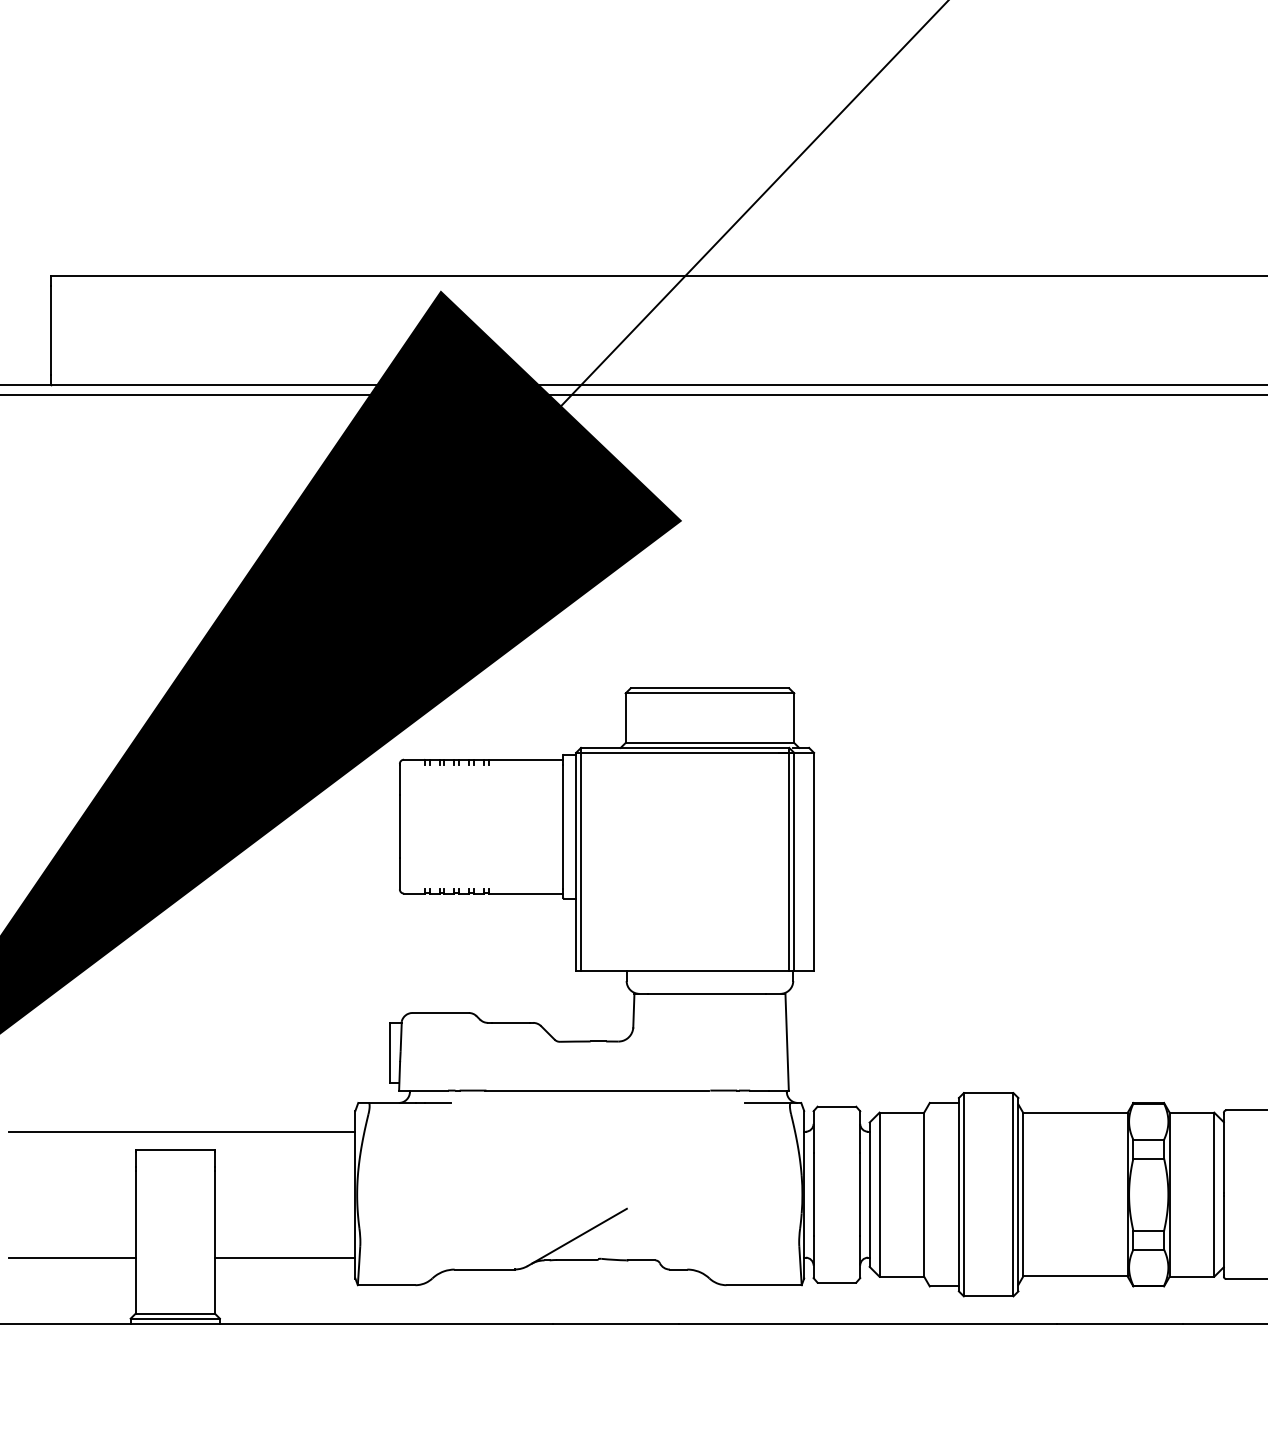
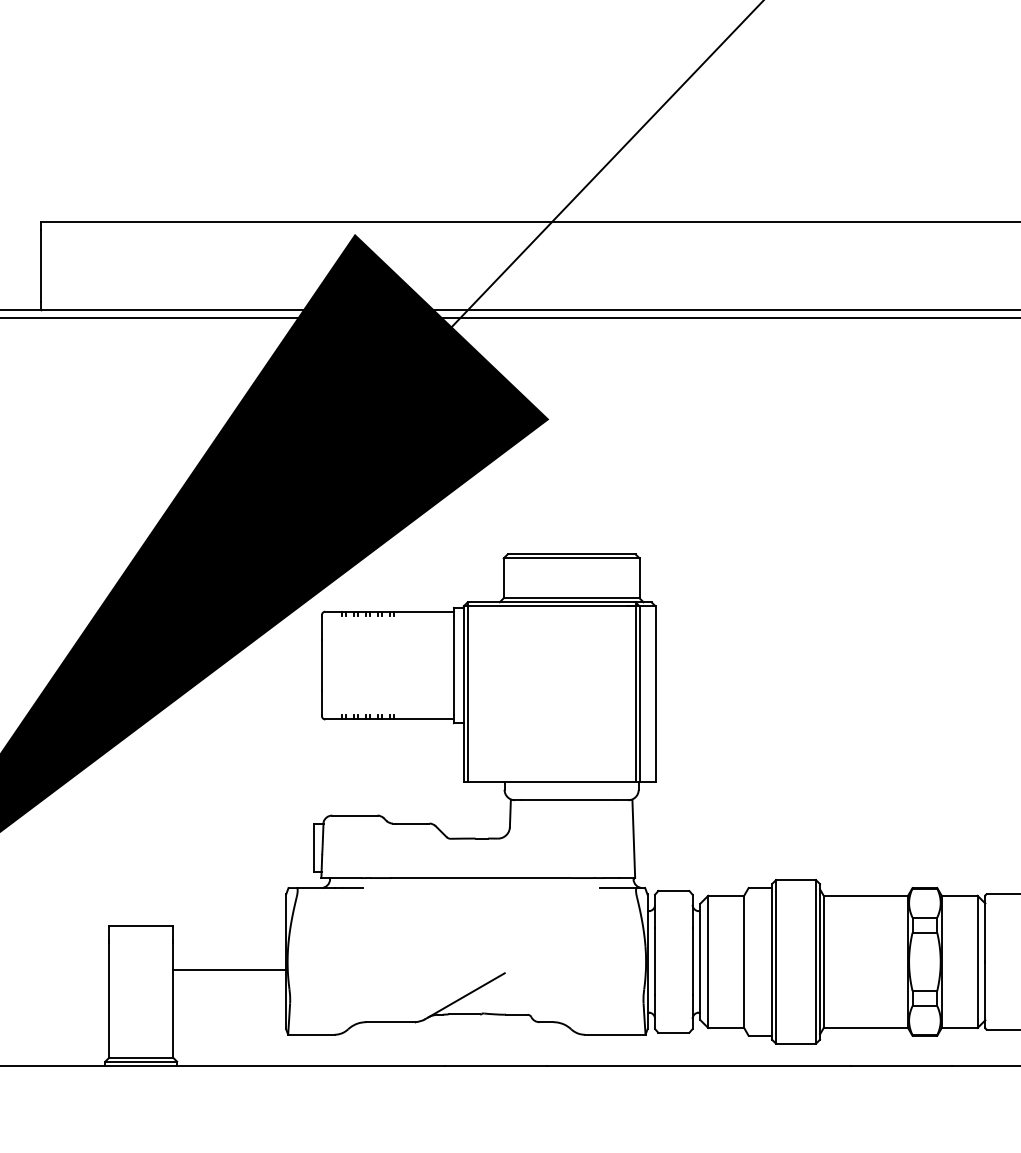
line: (181, 1132) -> (146, 911), removed
line: (72, 1257) -> (58, 1012), removed
line: (284, 1257) -> (229, 969), moved

